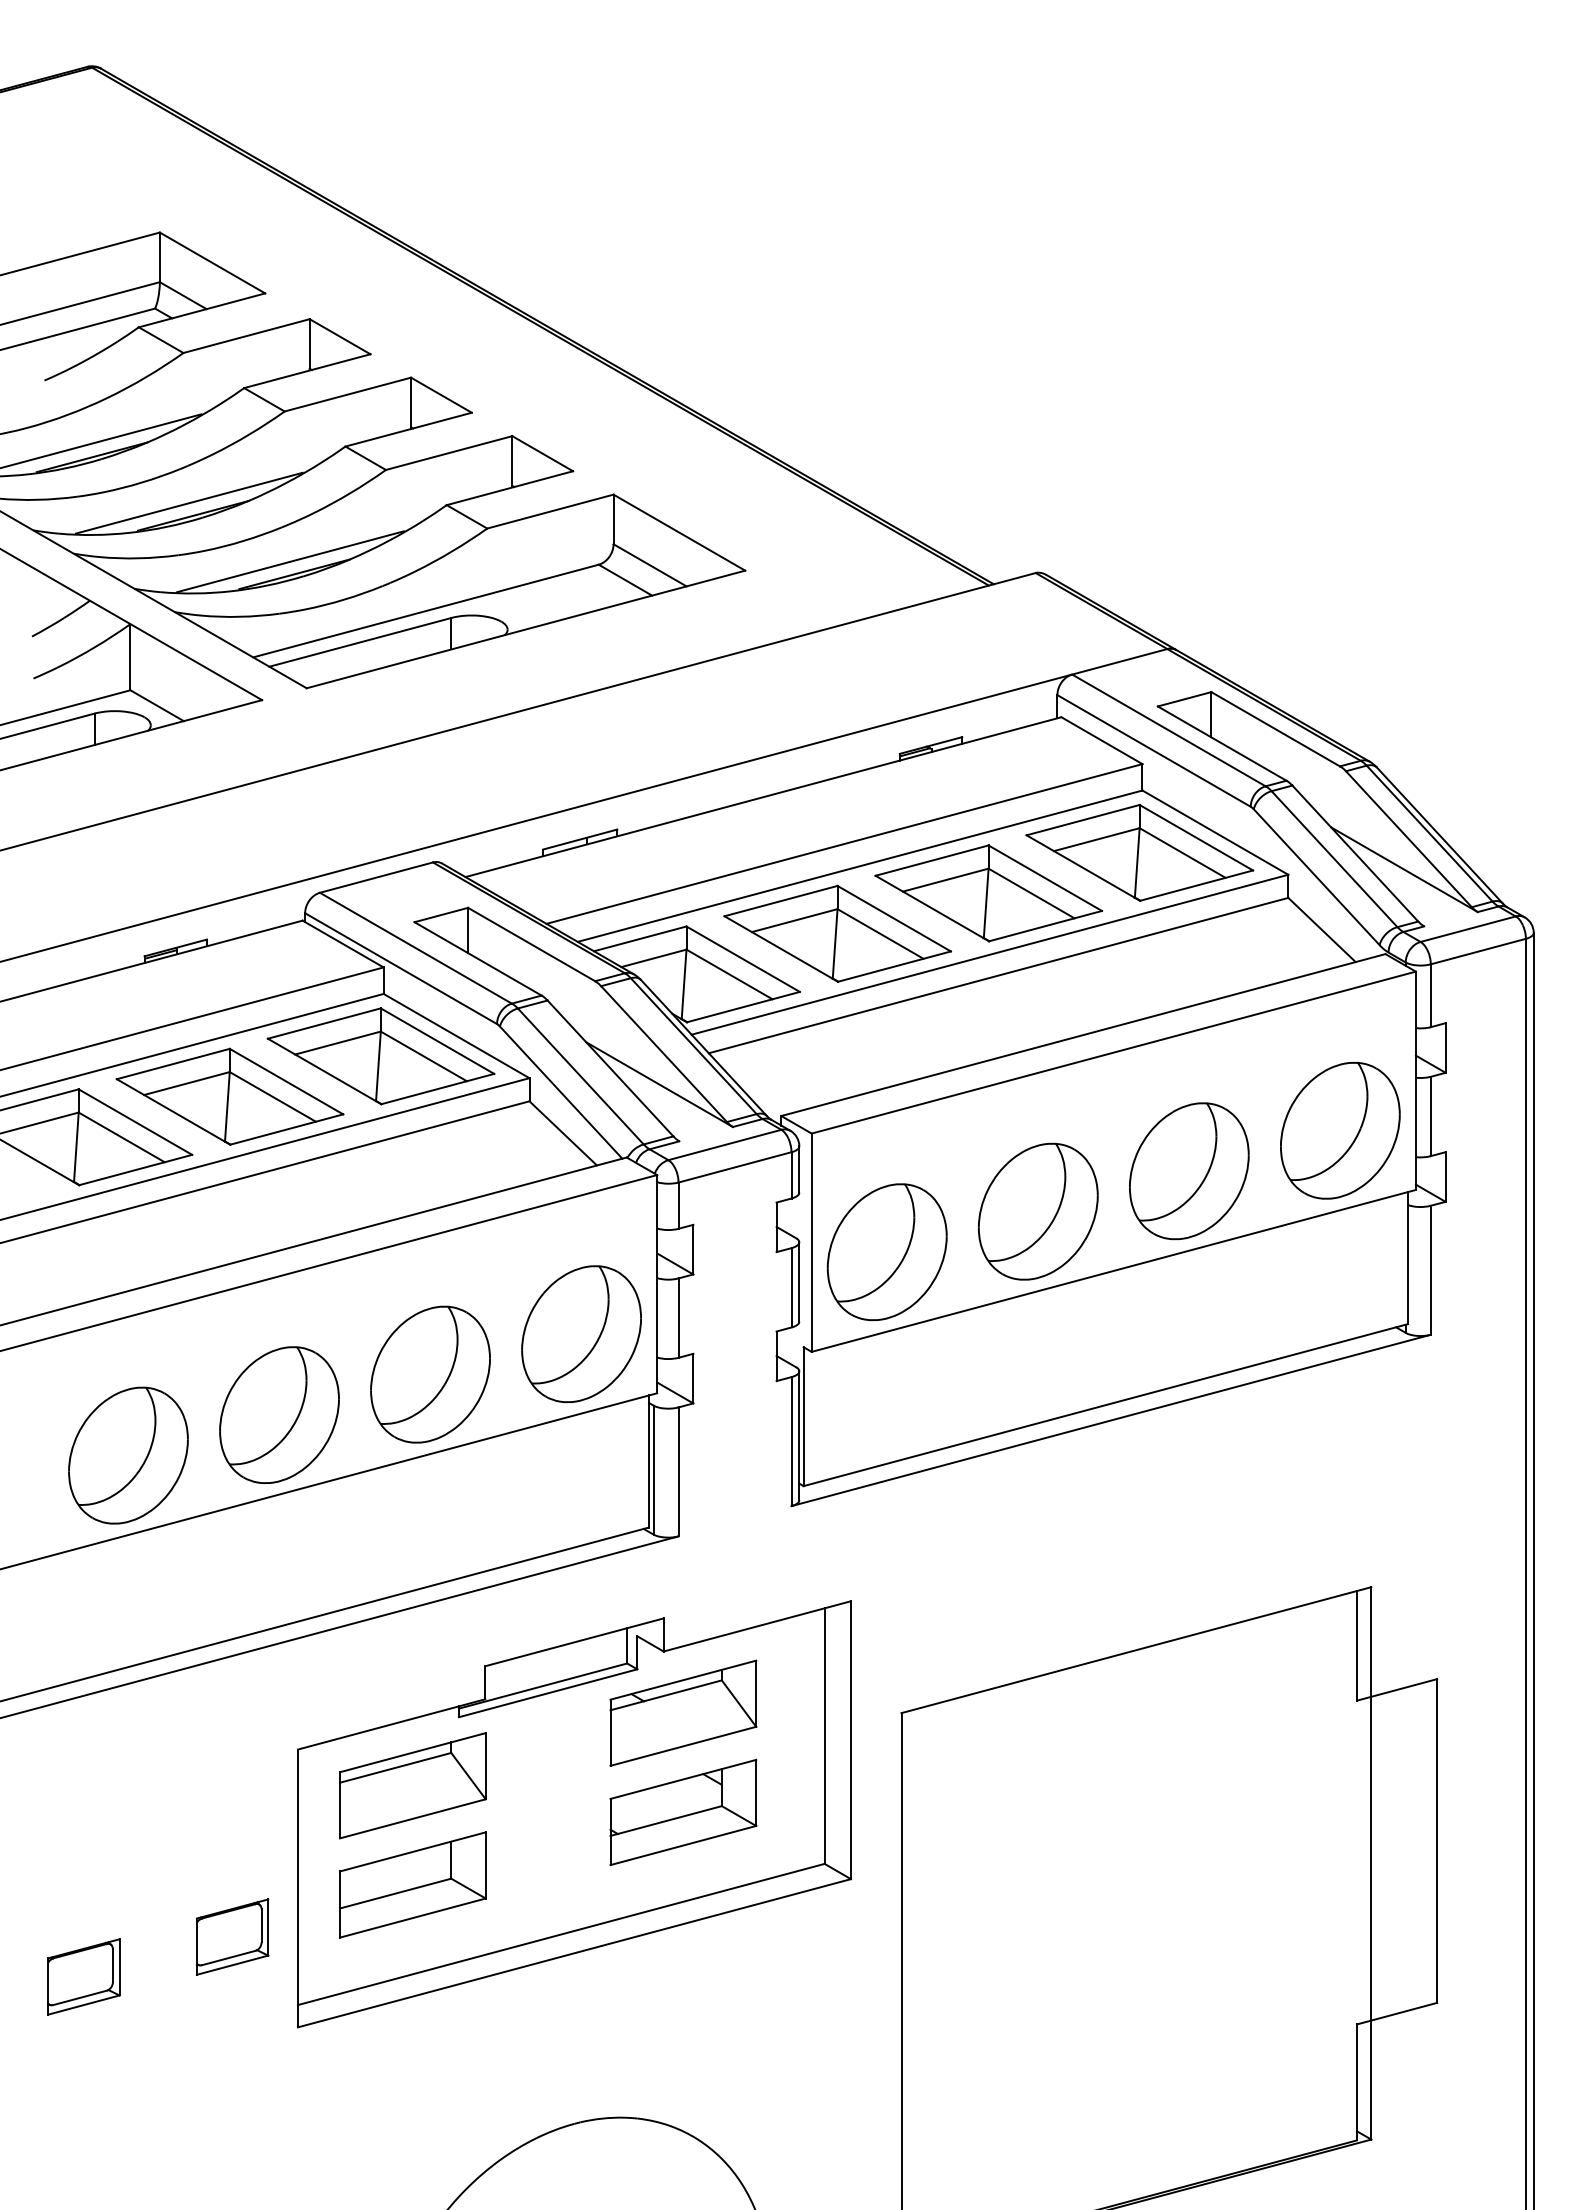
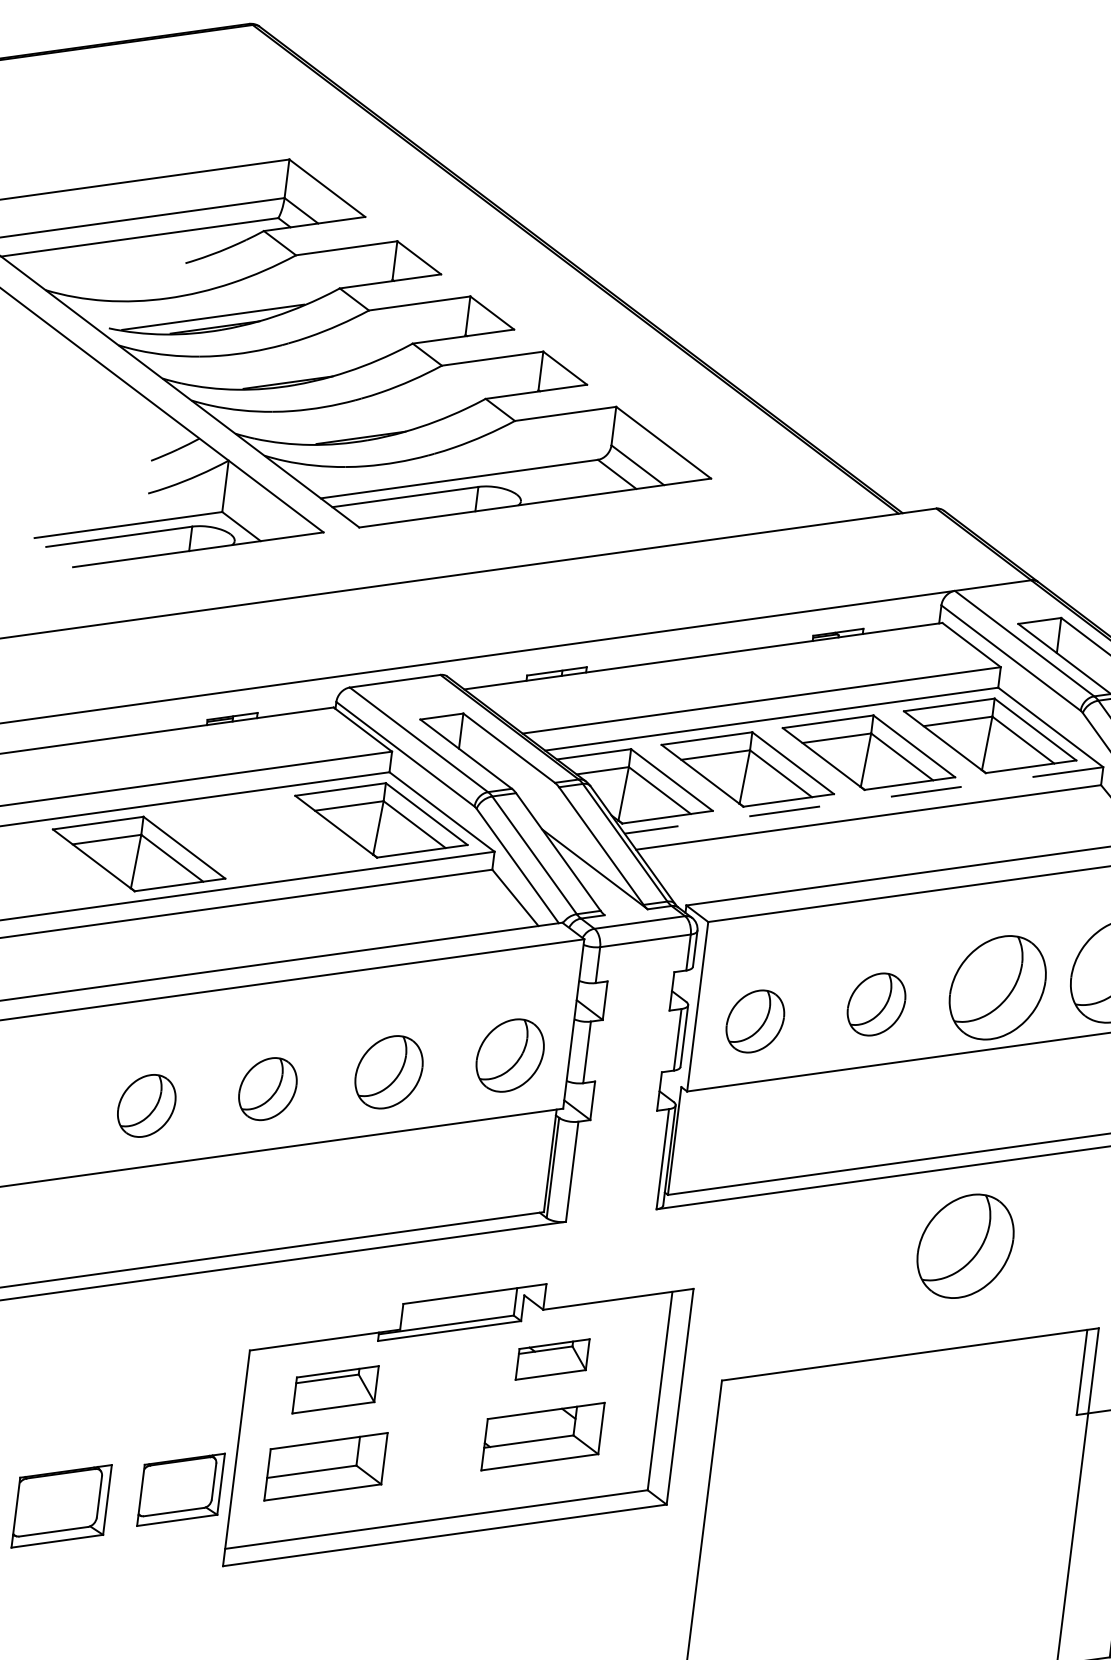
line: (188, 502) -> (285, 371), removed
line: (290, 561) -> (358, 427), removed
line: (989, 954) -> (863, 800), solid -> dashed
part: (229, 1096) -> (259, 836), removed
part: (1037, 1211) -> (876, 1004), size x0.6
part: (886, 1252) -> (754, 1021), size x0.6
part: (581, 1334) -> (510, 1055), size x0.7
part: (430, 1374) -> (389, 1072), size x0.7
part: (279, 1414) -> (267, 1088), size x0.6
part: (128, 1455) -> (146, 1105), size x0.6
part: (1189, 1504) -> (965, 1246), added
part: (683, 1712) -> (552, 1359), size x0.6
part: (412, 1785) -> (335, 1389), size x0.7
part: (232, 1936) -> (181, 1489), size x1.4
part: (83, 1976) -> (61, 1505), size x1.6

